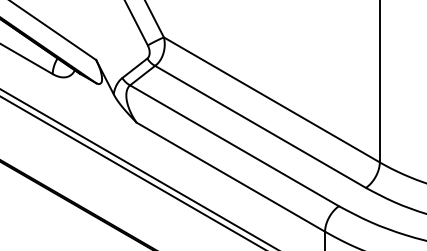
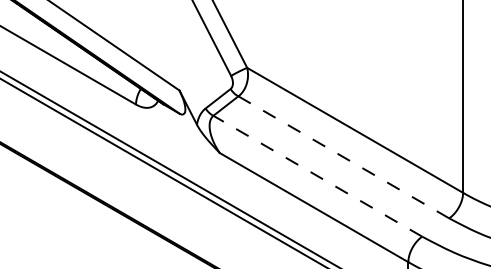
line: (260, 127) -> (343, 157), solid -> dashed
line: (234, 146) -> (317, 176), solid -> dashed

